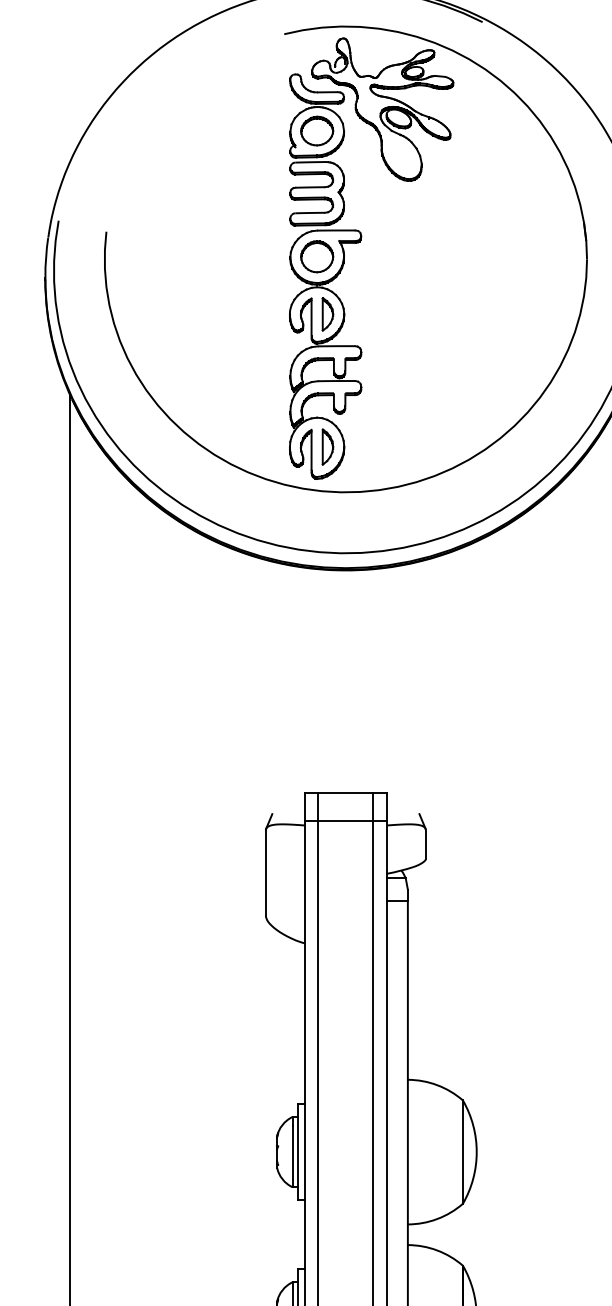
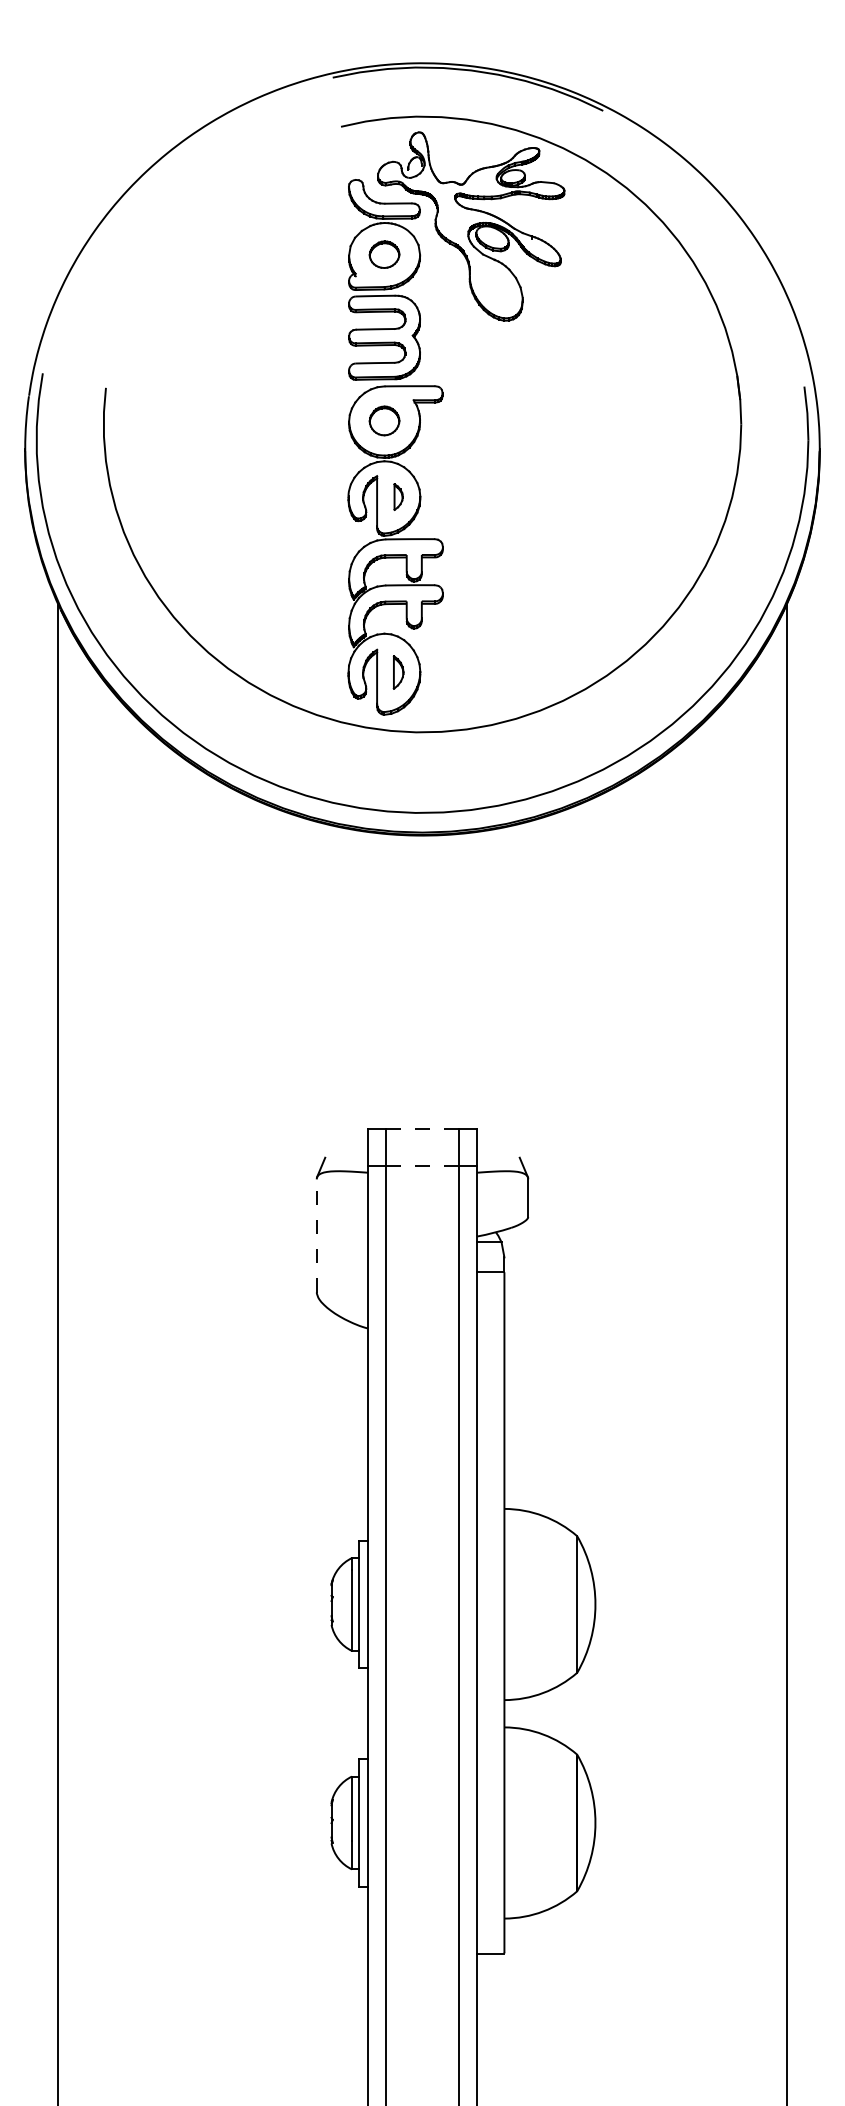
part: (317, 130) -> (384, 254), size x0.7
part: (317, 256) -> (384, 420), size x0.7
part: (327, 313) -> (398, 496), size x0.6
part: (327, 447) -> (398, 672), size x0.7
line: (345, 792) -> (422, 1129), solid -> dashed
line: (345, 820) -> (422, 1166), solid -> dashed
line: (265, 872) -> (316, 1235), solid -> dashed

